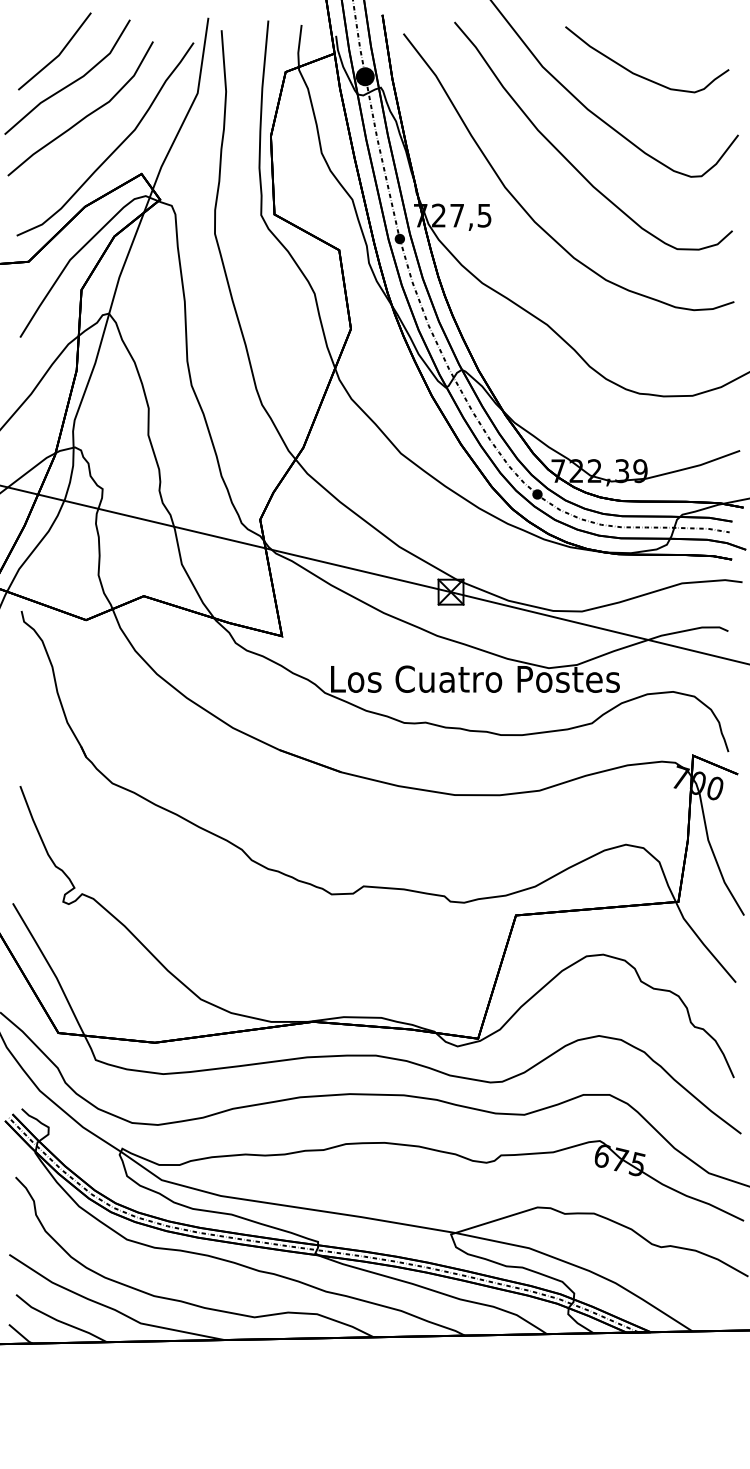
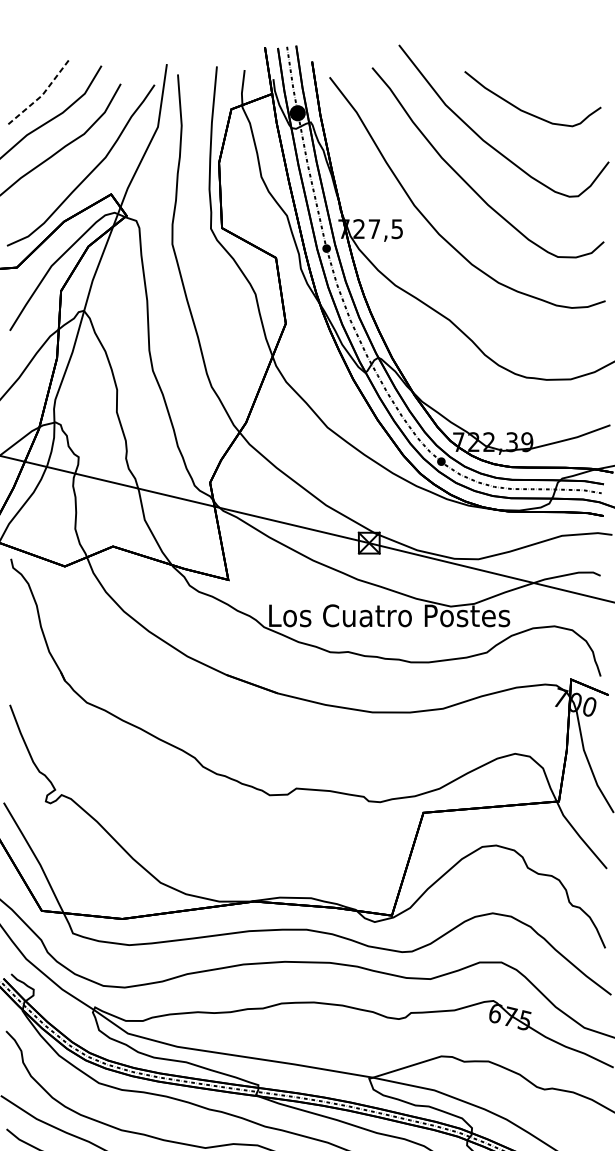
line: (58, 55) -> (41, 95), solid -> dashed

